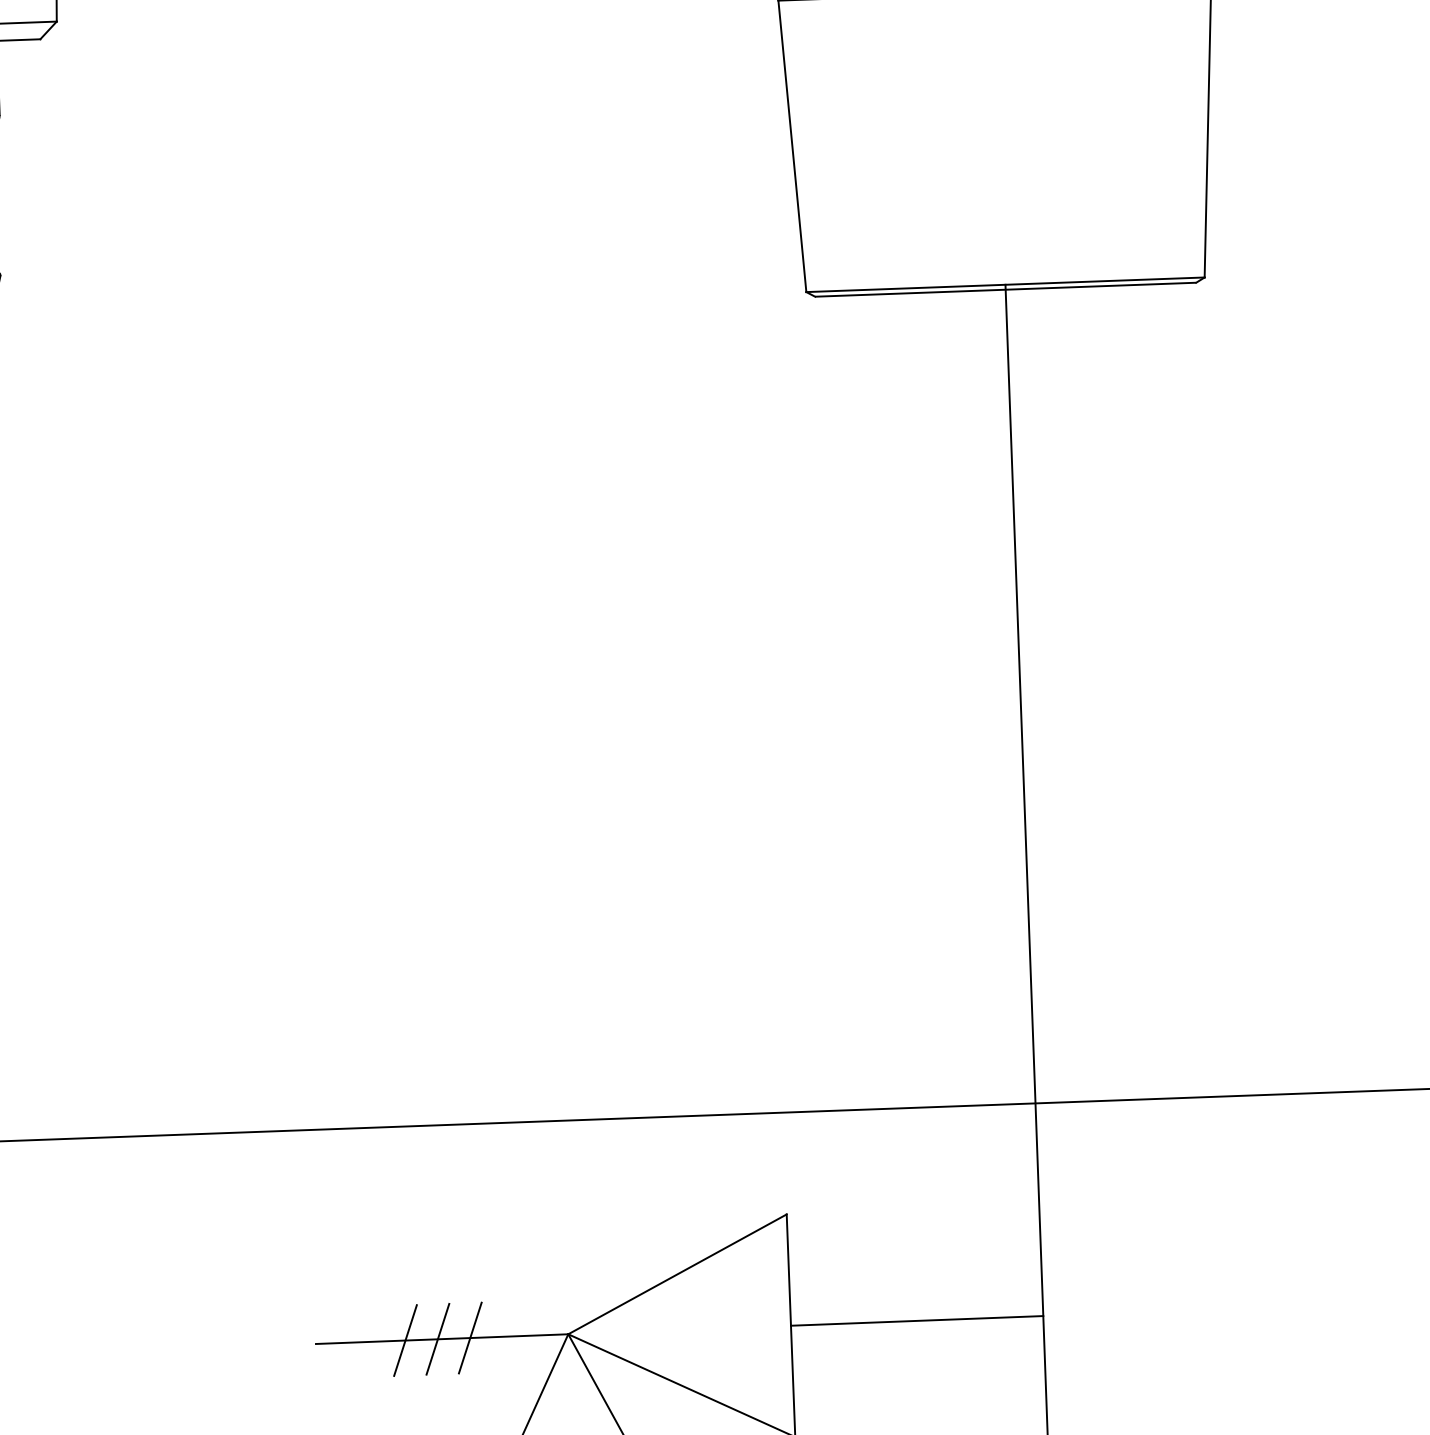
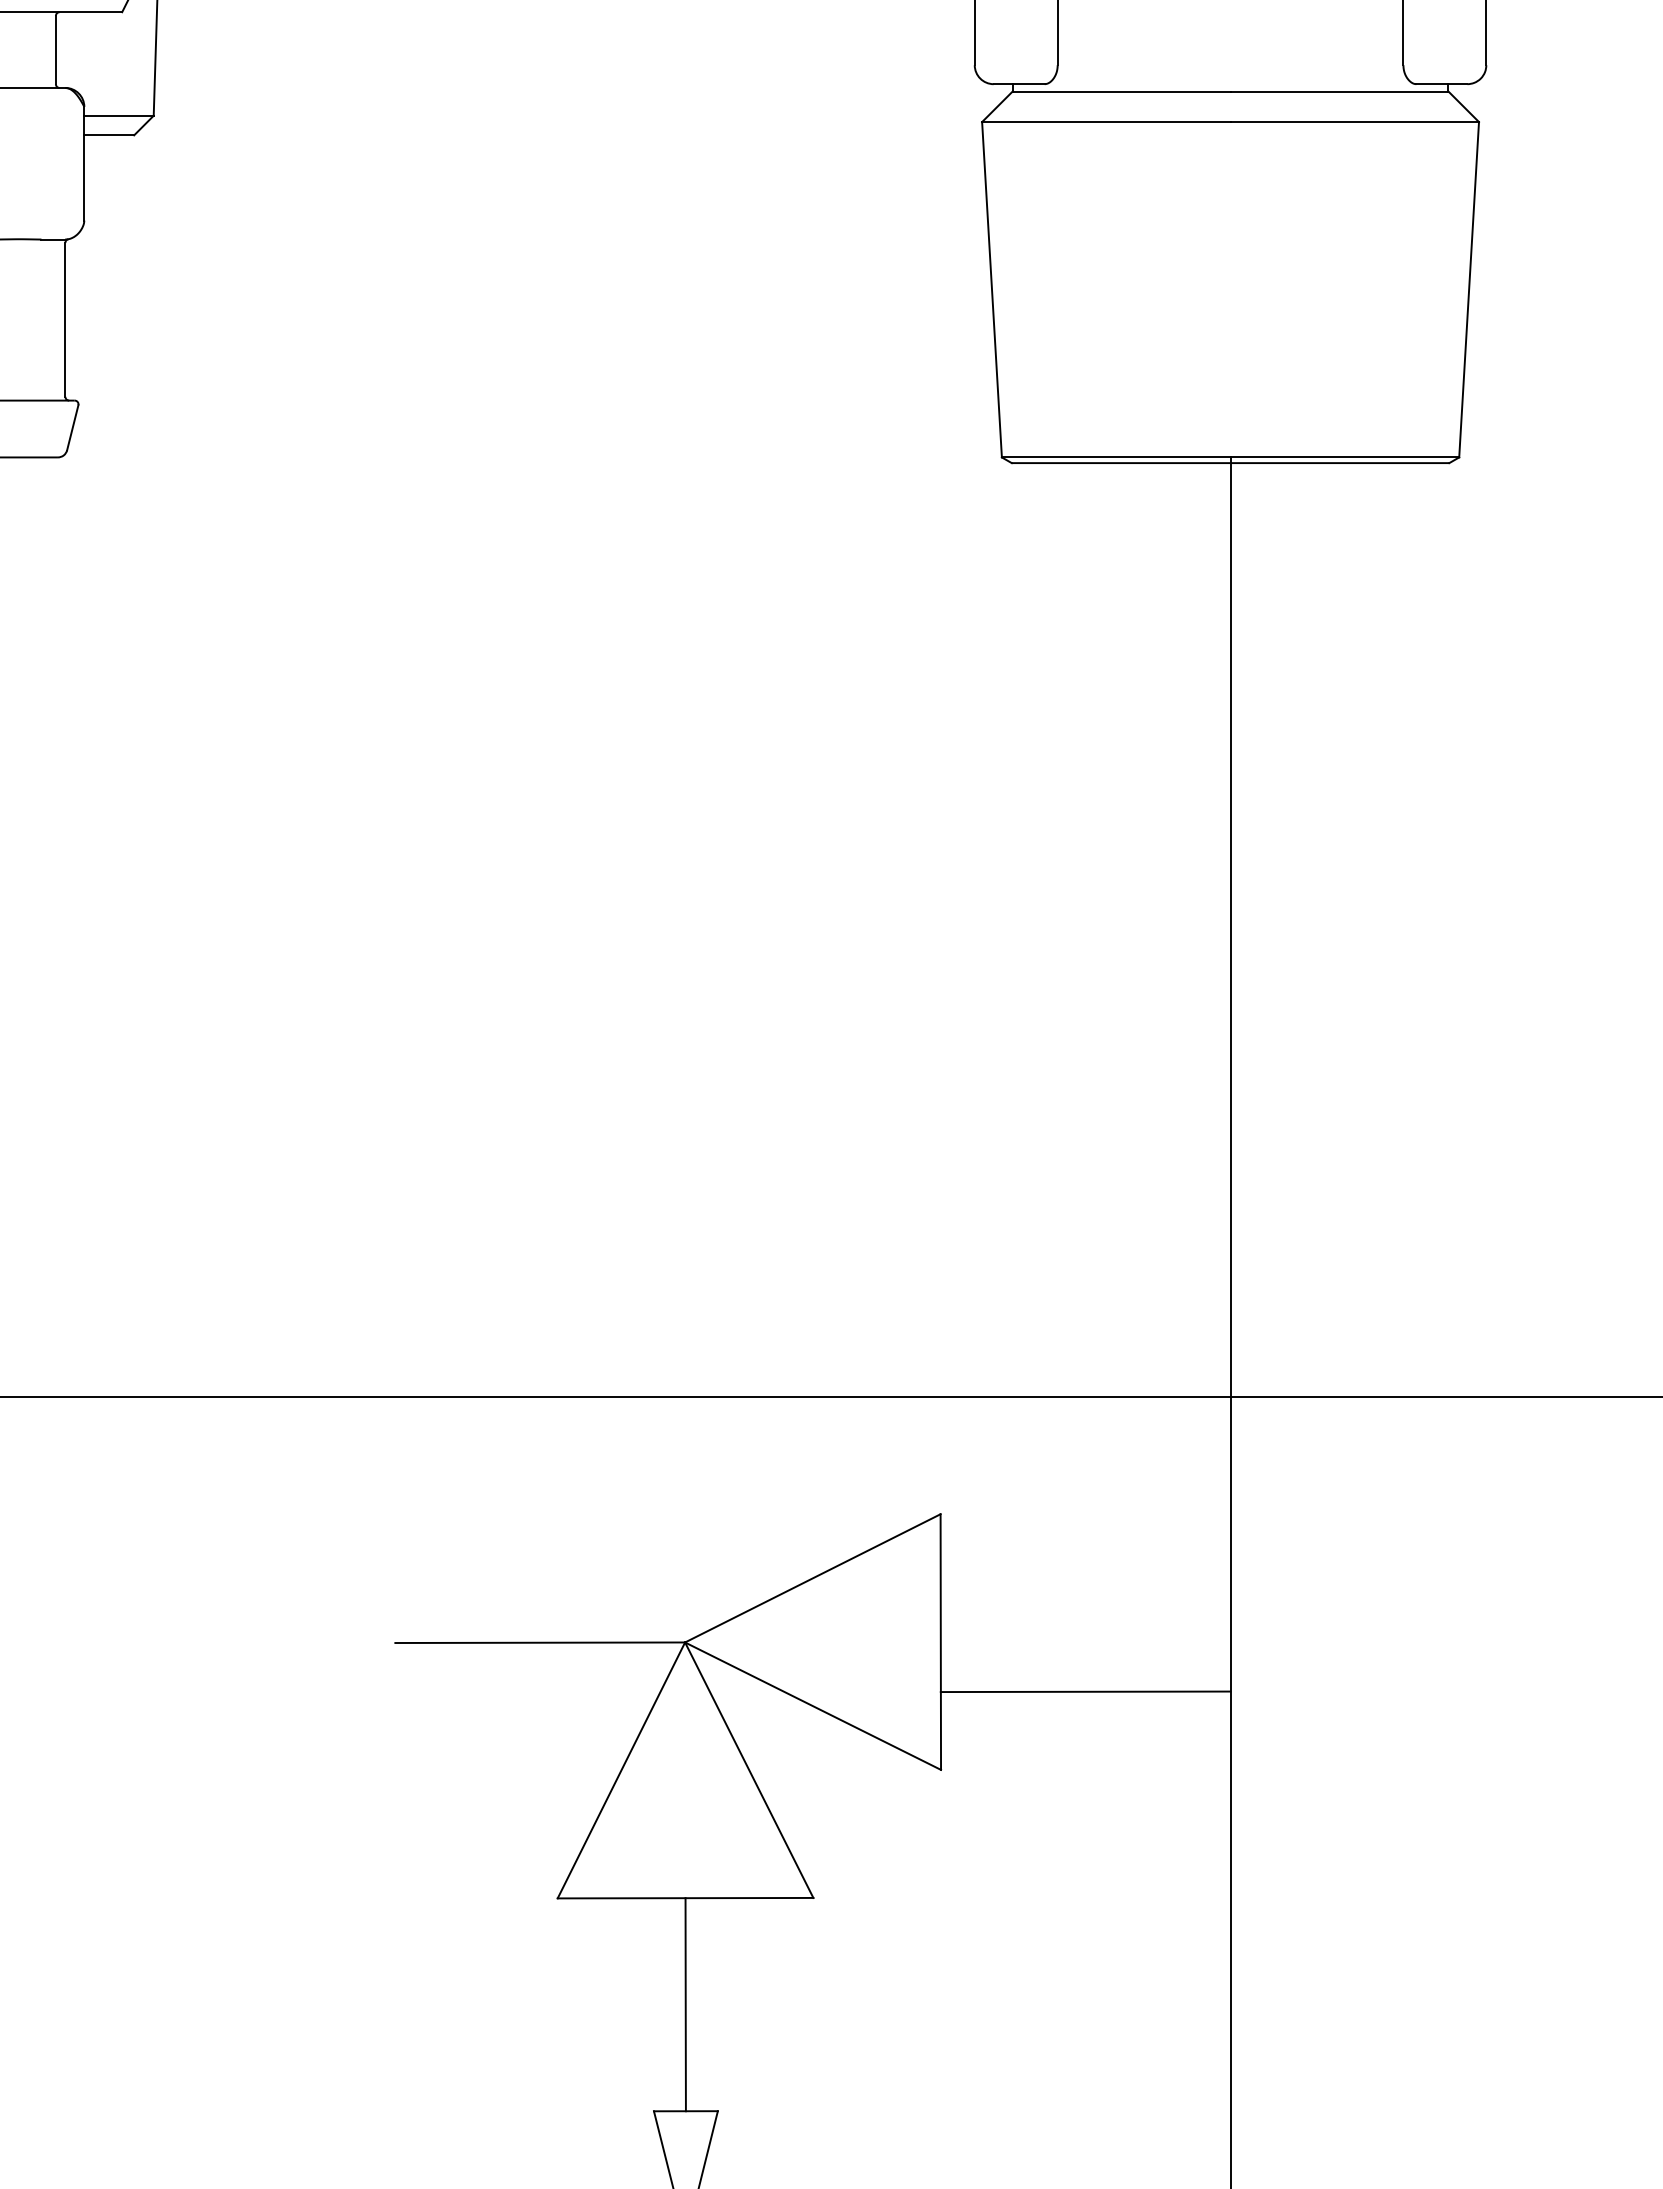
line: (916, 1320) -> (1085, 1691), moved
line: (470, 1337) -> (572, 1642), removed
line: (437, 1339) -> (534, 1642), removed
line: (404, 1340) -> (497, 1642), removed

